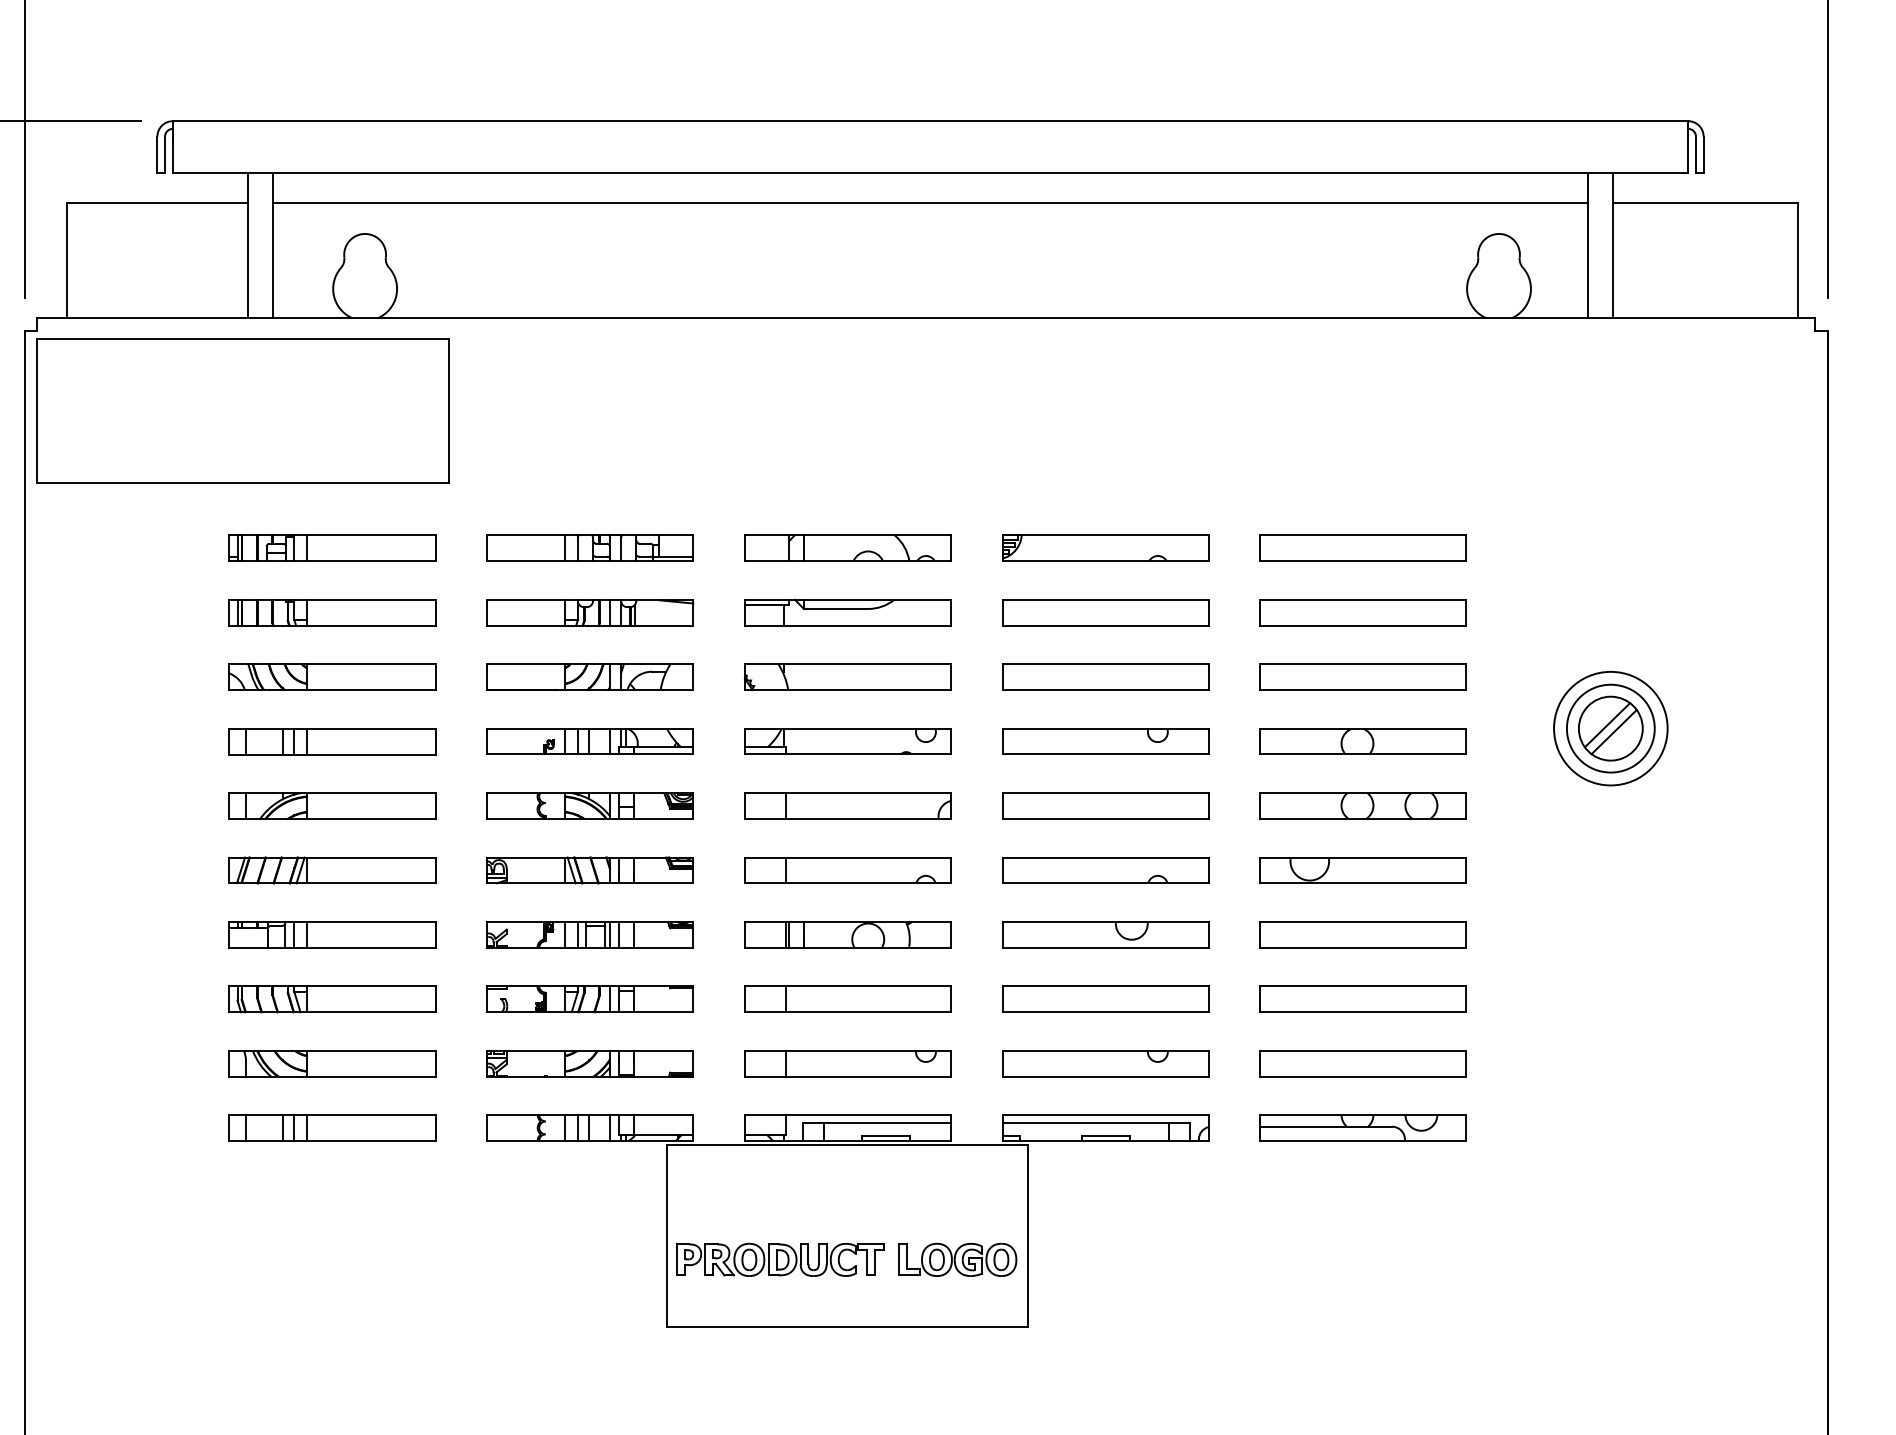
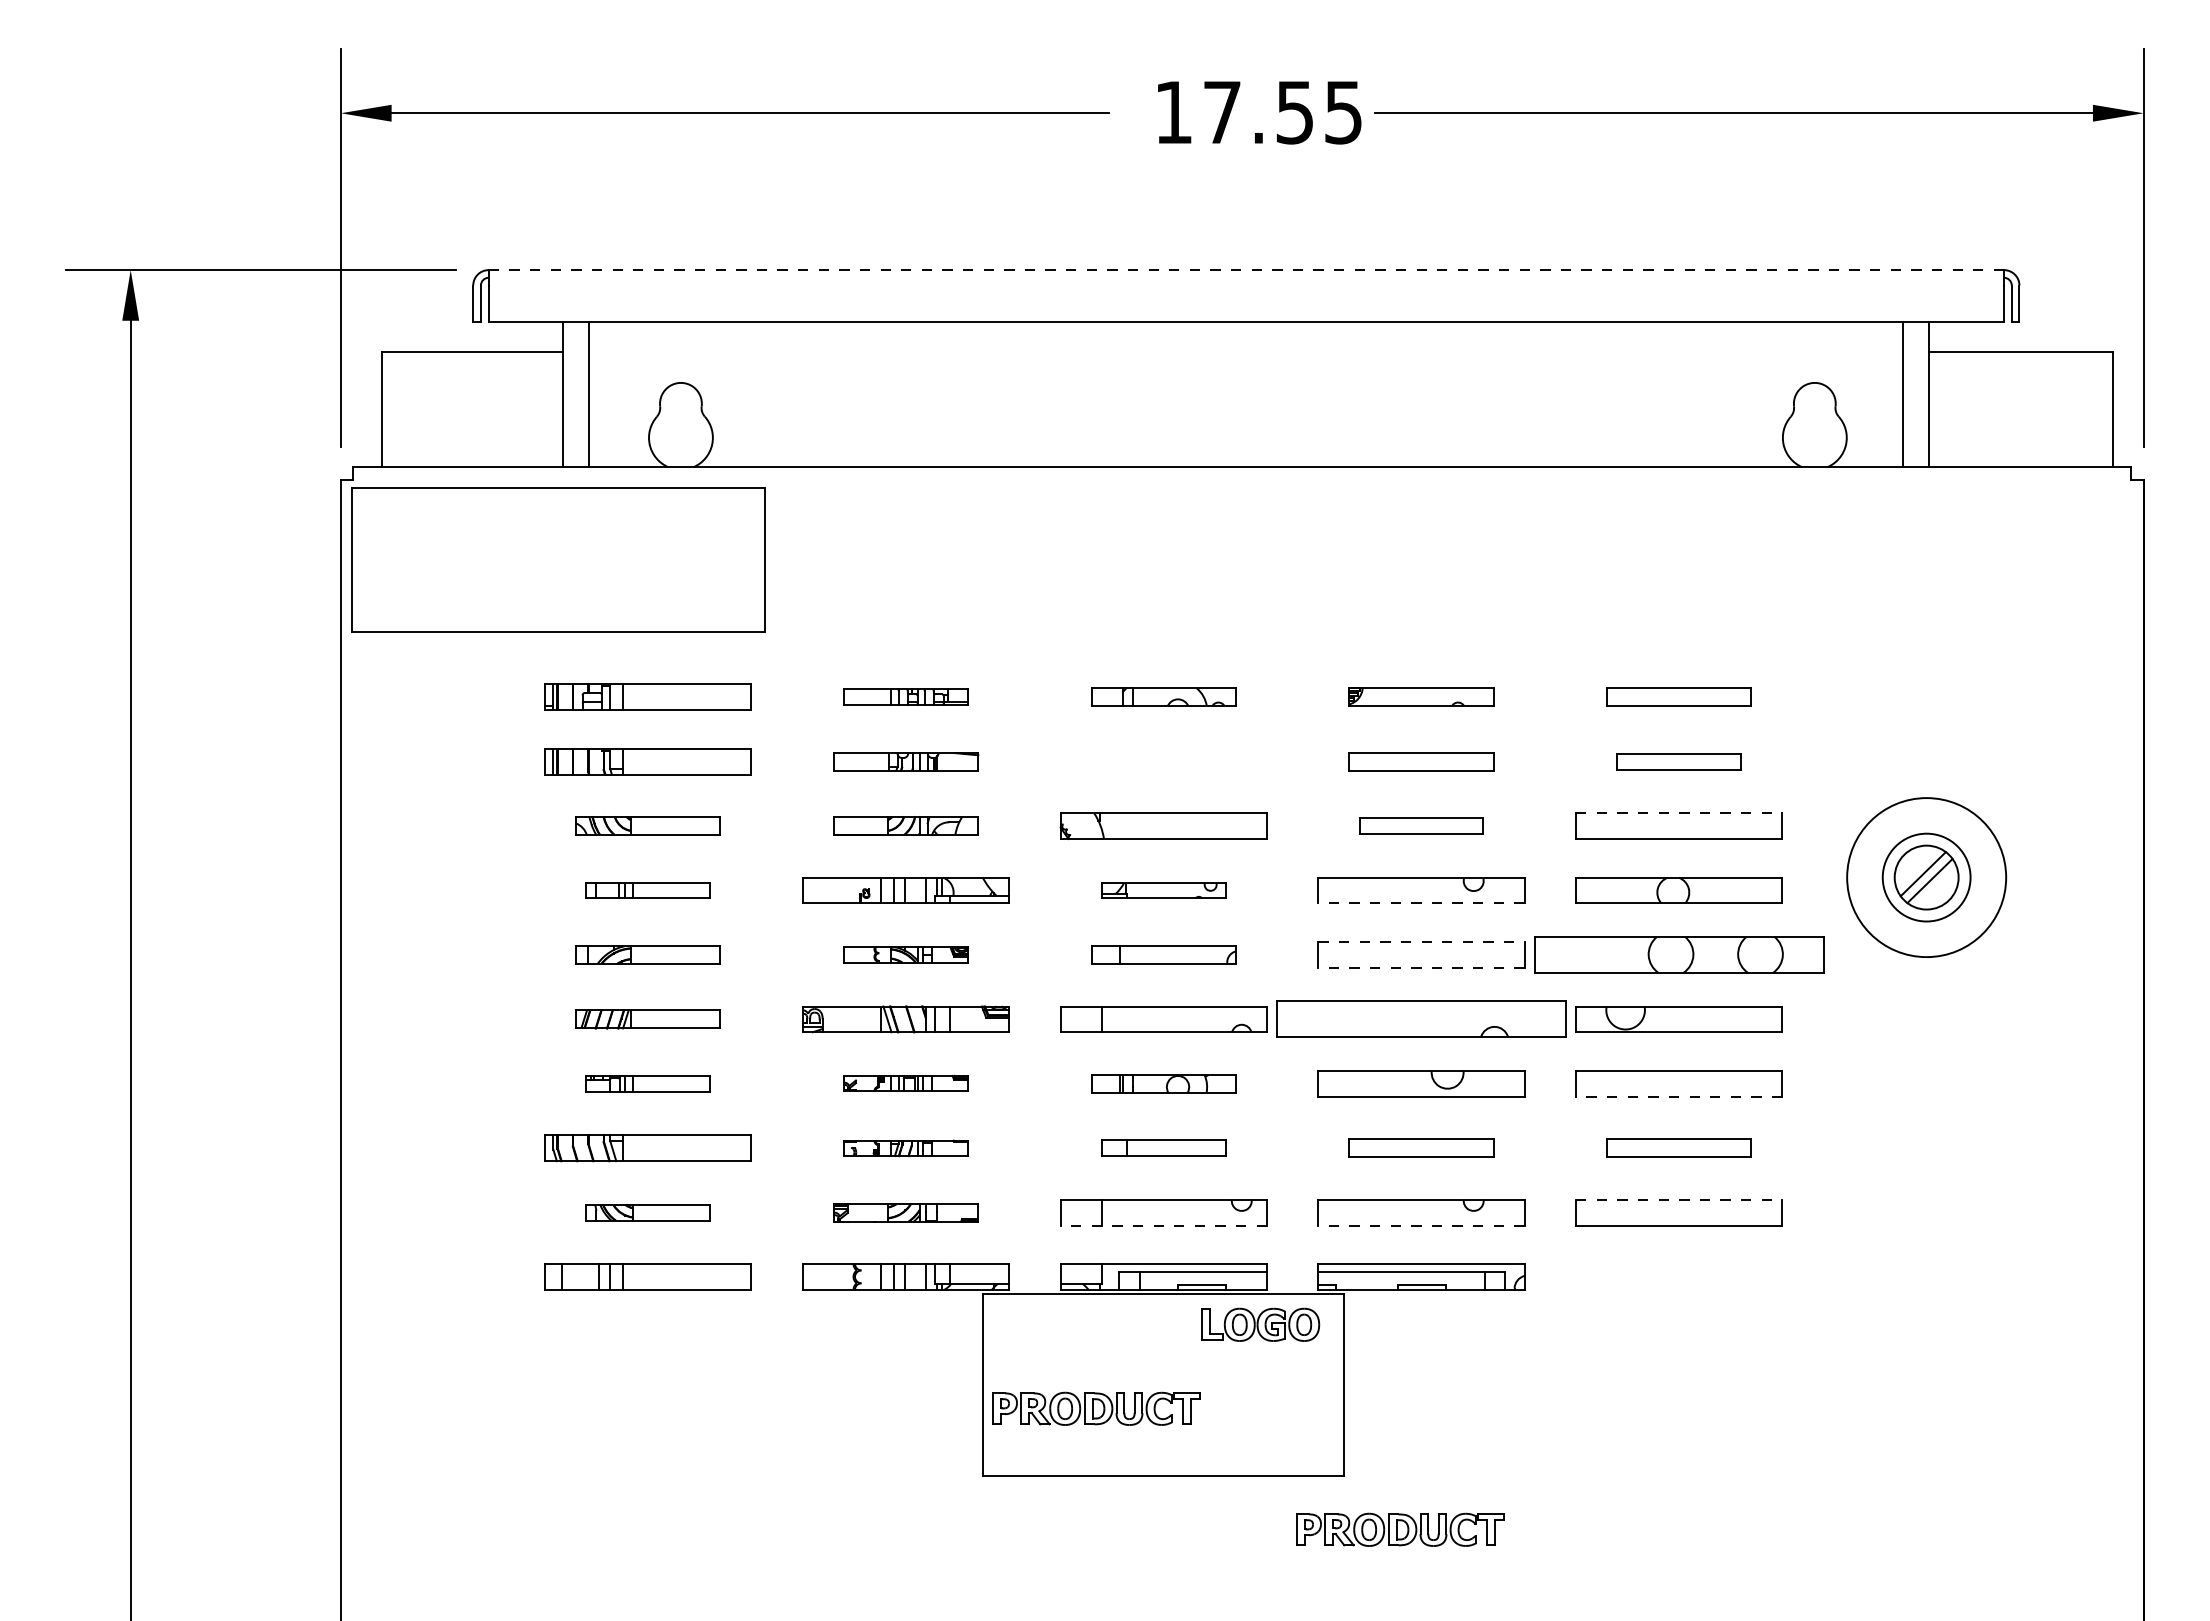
line: (930, 121) -> (1246, 270), solid -> dashed
line: (930, 203) -> (1246, 352), removed
part: (589, 547) -> (905, 696), size x0.6
part: (847, 547) -> (1163, 696), size x0.7
part: (1105, 547) -> (1421, 696), size x0.7
part: (1362, 547) -> (1678, 696), size x0.7
part: (590, 612) -> (906, 761), size x0.7
part: (847, 612) -> (1163, 761), removed
part: (1105, 612) -> (1421, 761), size x0.7
part: (1362, 612) -> (1678, 761), size x0.6
line: (1363, 664) -> (1679, 813), solid -> dashed
part: (331, 676) -> (647, 825), size x0.7
part: (589, 676) -> (905, 825), size x0.7
part: (1105, 676) -> (1421, 825), size x0.6
circle: (1610, 728) -> (1926, 877), size x1.4
part: (331, 741) -> (647, 890), size x0.6
part: (847, 741) -> (1163, 890), size x0.6
line: (1105, 754) -> (1421, 903), solid -> dashed
line: (1106, 793) -> (1422, 942), solid -> dashed
part: (331, 805) -> (647, 954), size x0.7
part: (589, 805) -> (905, 954), size x0.6
part: (847, 805) -> (1163, 954), size x0.7
part: (1362, 805) -> (1678, 954), size x1.4
line: (1105, 818) -> (1421, 967), solid -> dashed
part: (331, 870) -> (647, 1019), size x0.7
part: (1105, 870) -> (1421, 1019), size x1.4
part: (331, 934) -> (647, 1083), size x0.6
part: (589, 934) -> (905, 1083), size x0.6
part: (847, 934) -> (1163, 1083), size x0.7
line: (1362, 947) -> (1678, 1096), solid -> dashed
part: (847, 998) -> (1163, 1147), size x0.6
part: (1105, 998) -> (1421, 1147), size x0.7
part: (1362, 998) -> (1678, 1147), size x0.7
part: (589, 999) -> (905, 1148), size x0.6
line: (1363, 1050) -> (1679, 1199), solid -> dashed
part: (331, 1063) -> (647, 1212), size x0.6
part: (589, 1063) -> (905, 1212), size x0.7
line: (847, 1076) -> (1163, 1225), solid -> dashed
line: (1105, 1076) -> (1421, 1225), solid -> dashed
part: (1362, 1127) -> (1678, 1276), removed
part: (957, 1259) -> (1260, 1324), moved
part: (1084, 1380) -> (1400, 1529), added

